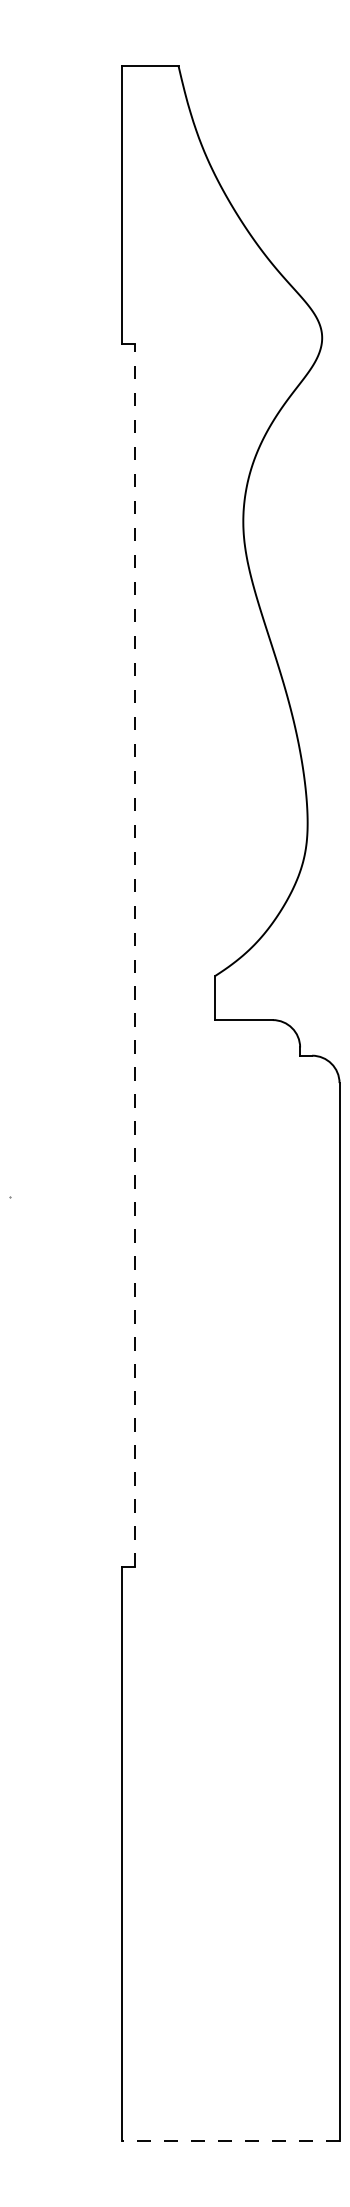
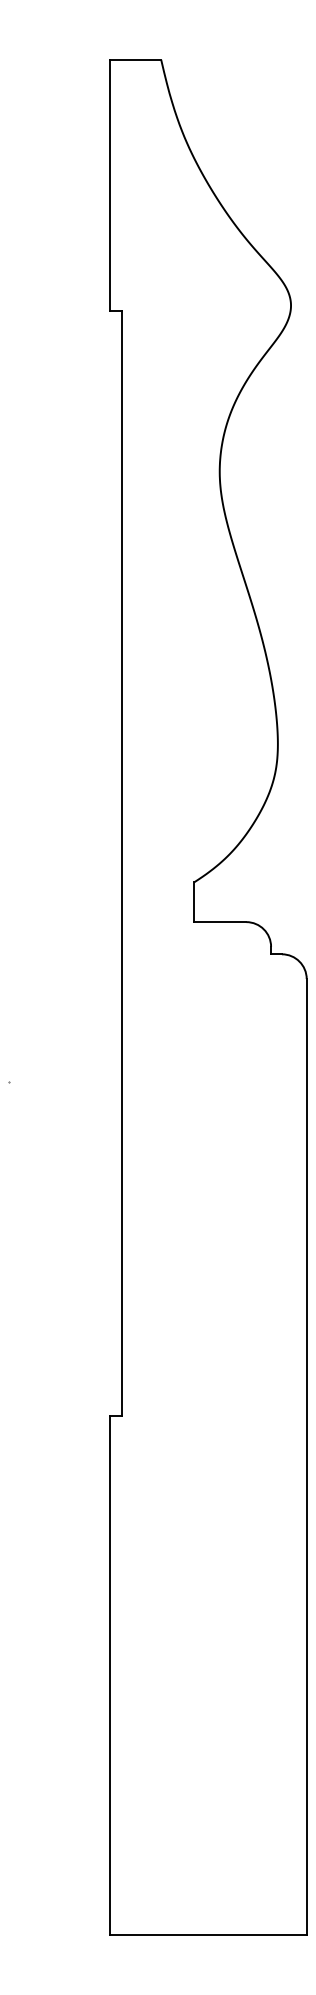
line: (135, 954) -> (122, 862), dashed -> solid
line: (230, 2140) -> (208, 1934), dashed -> solid

